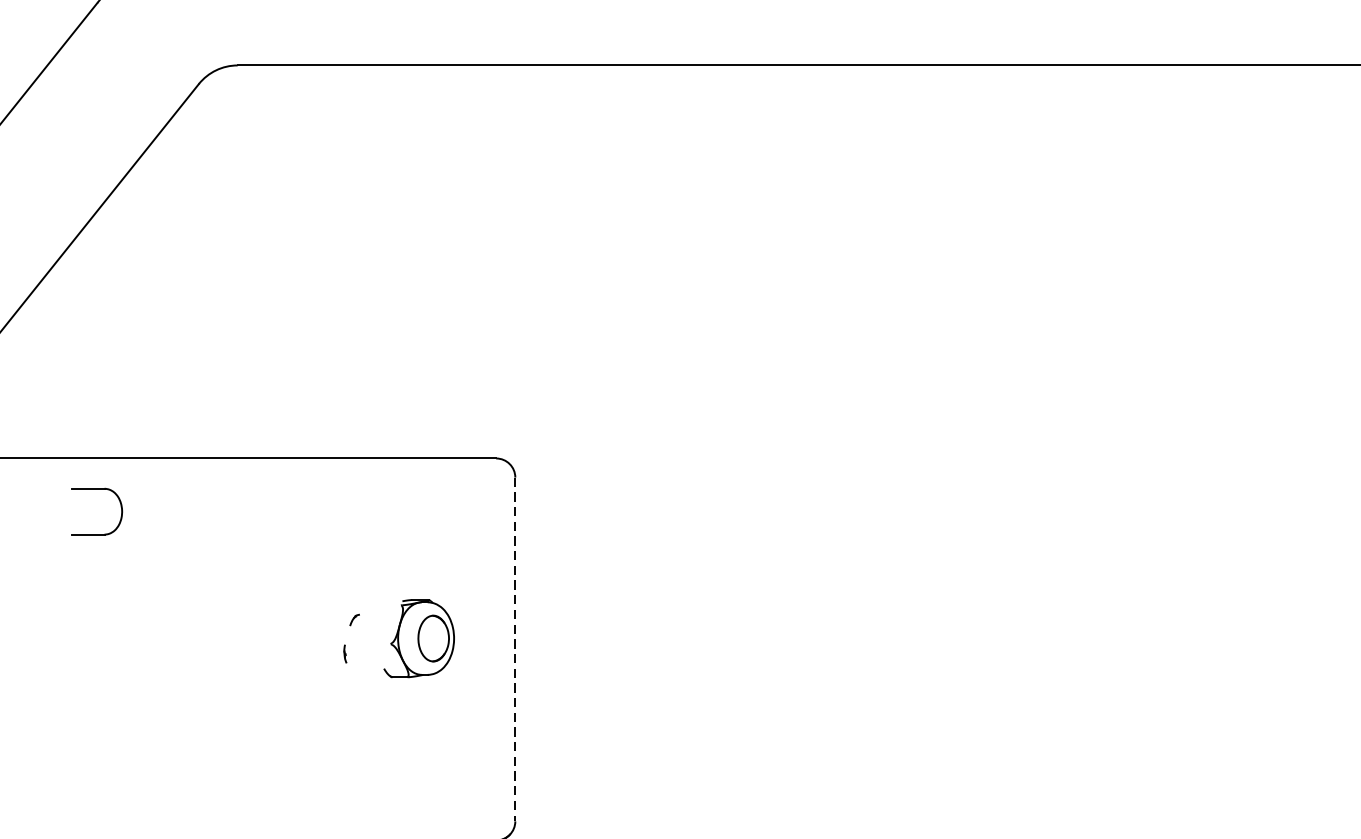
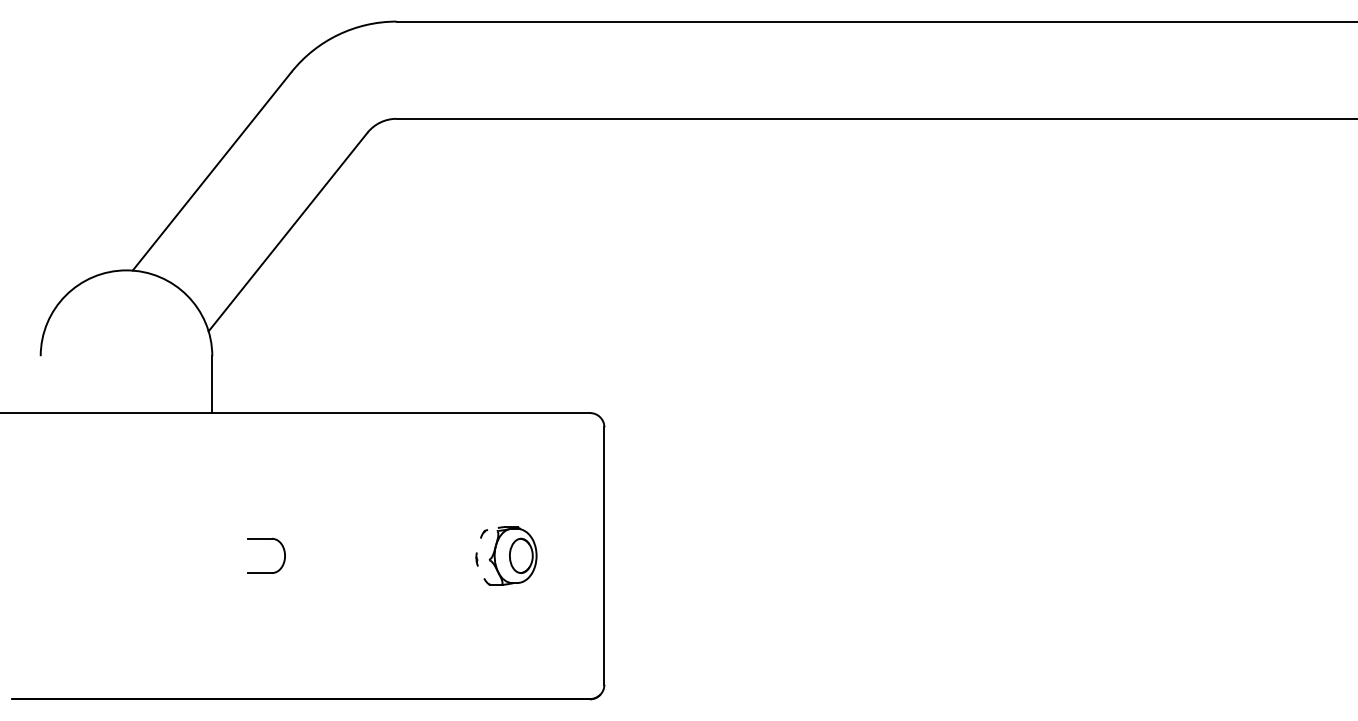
part: (97, 489) -> (266, 539), moved
part: (419, 638) -> (510, 555), moved
line: (515, 650) -> (604, 556), dashed -> solid

